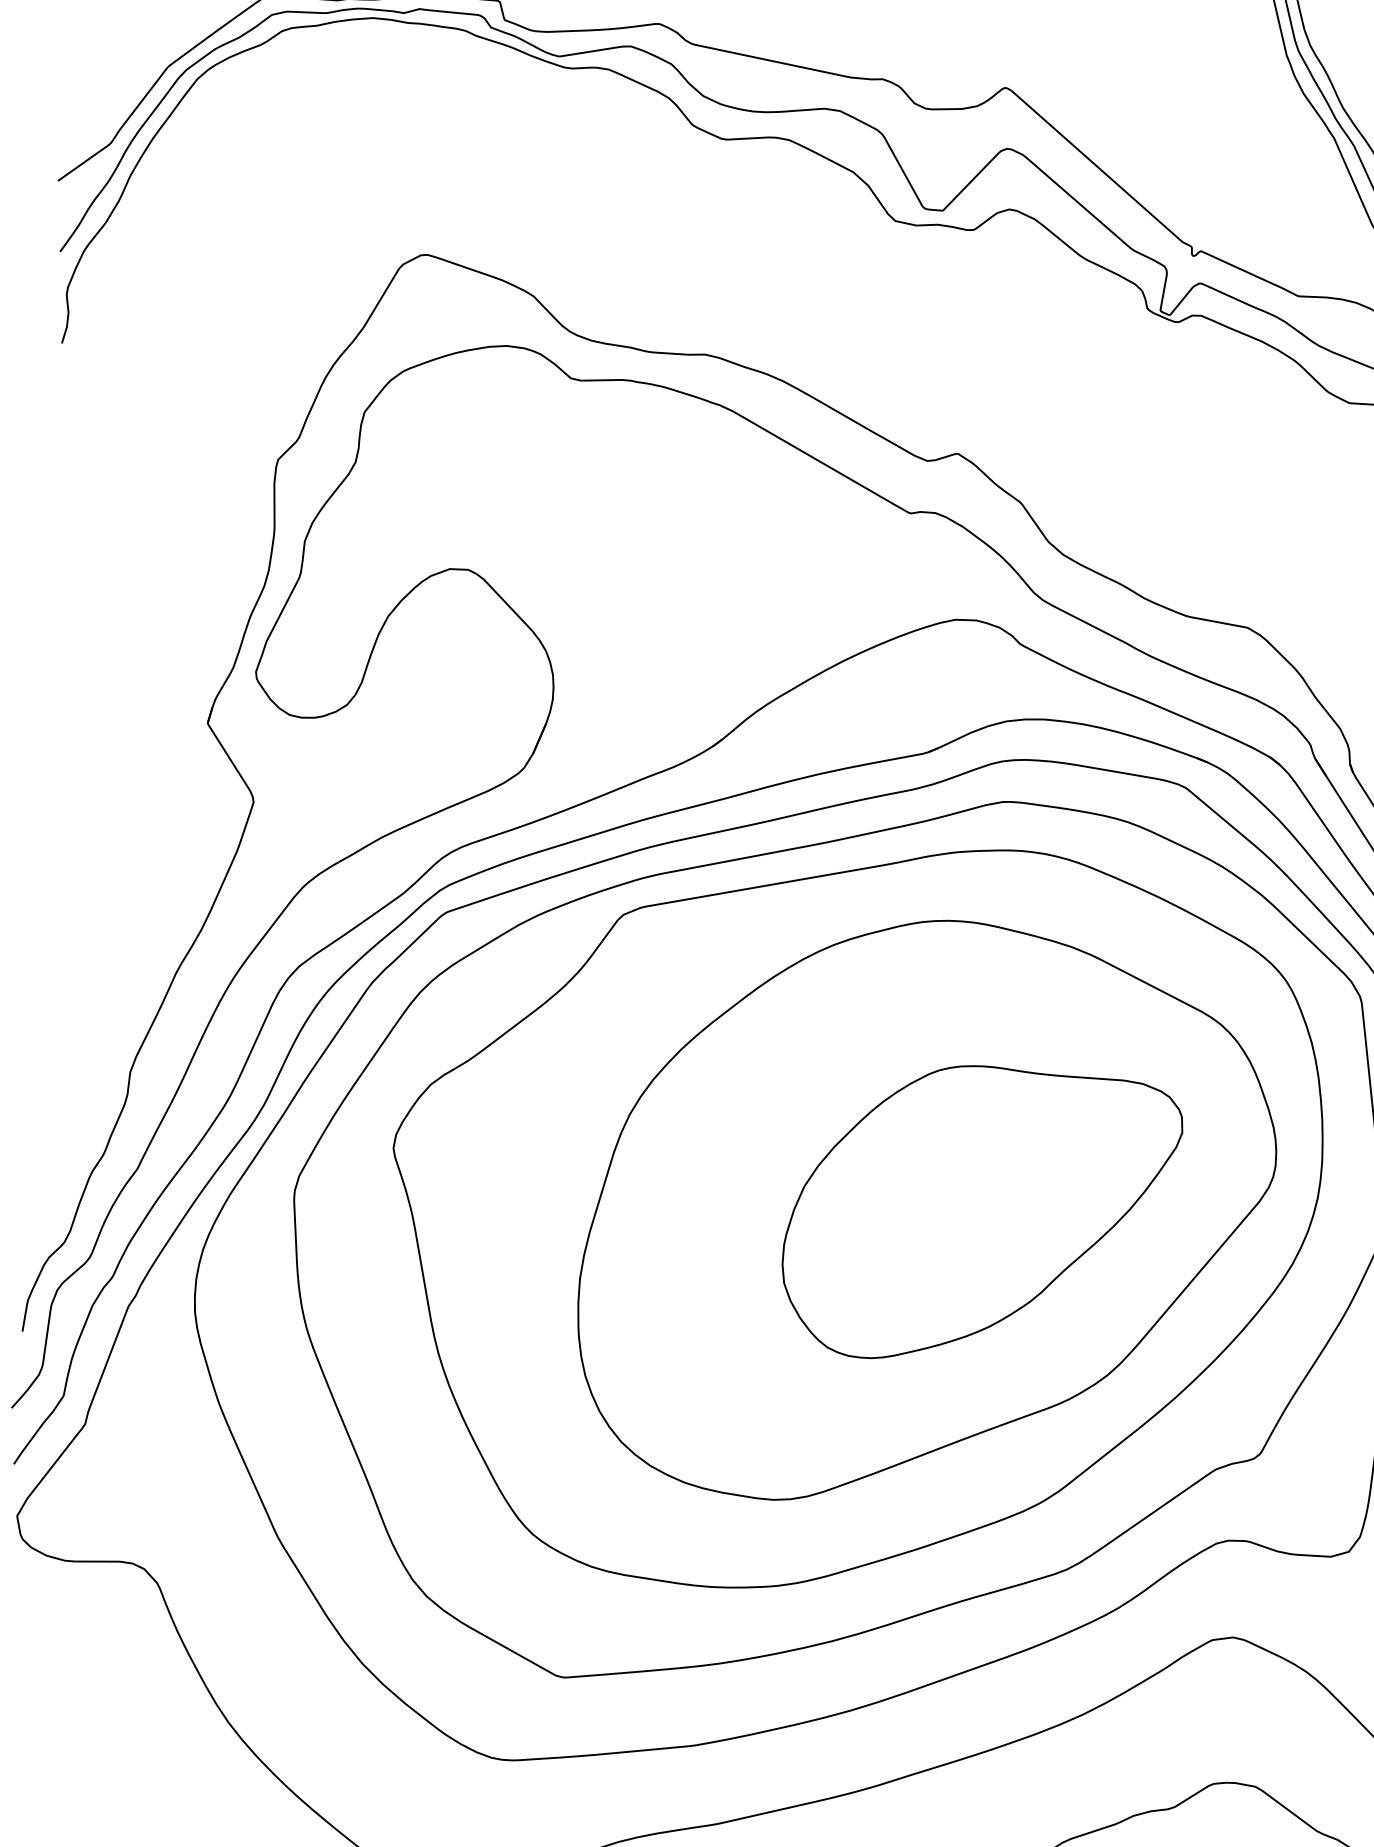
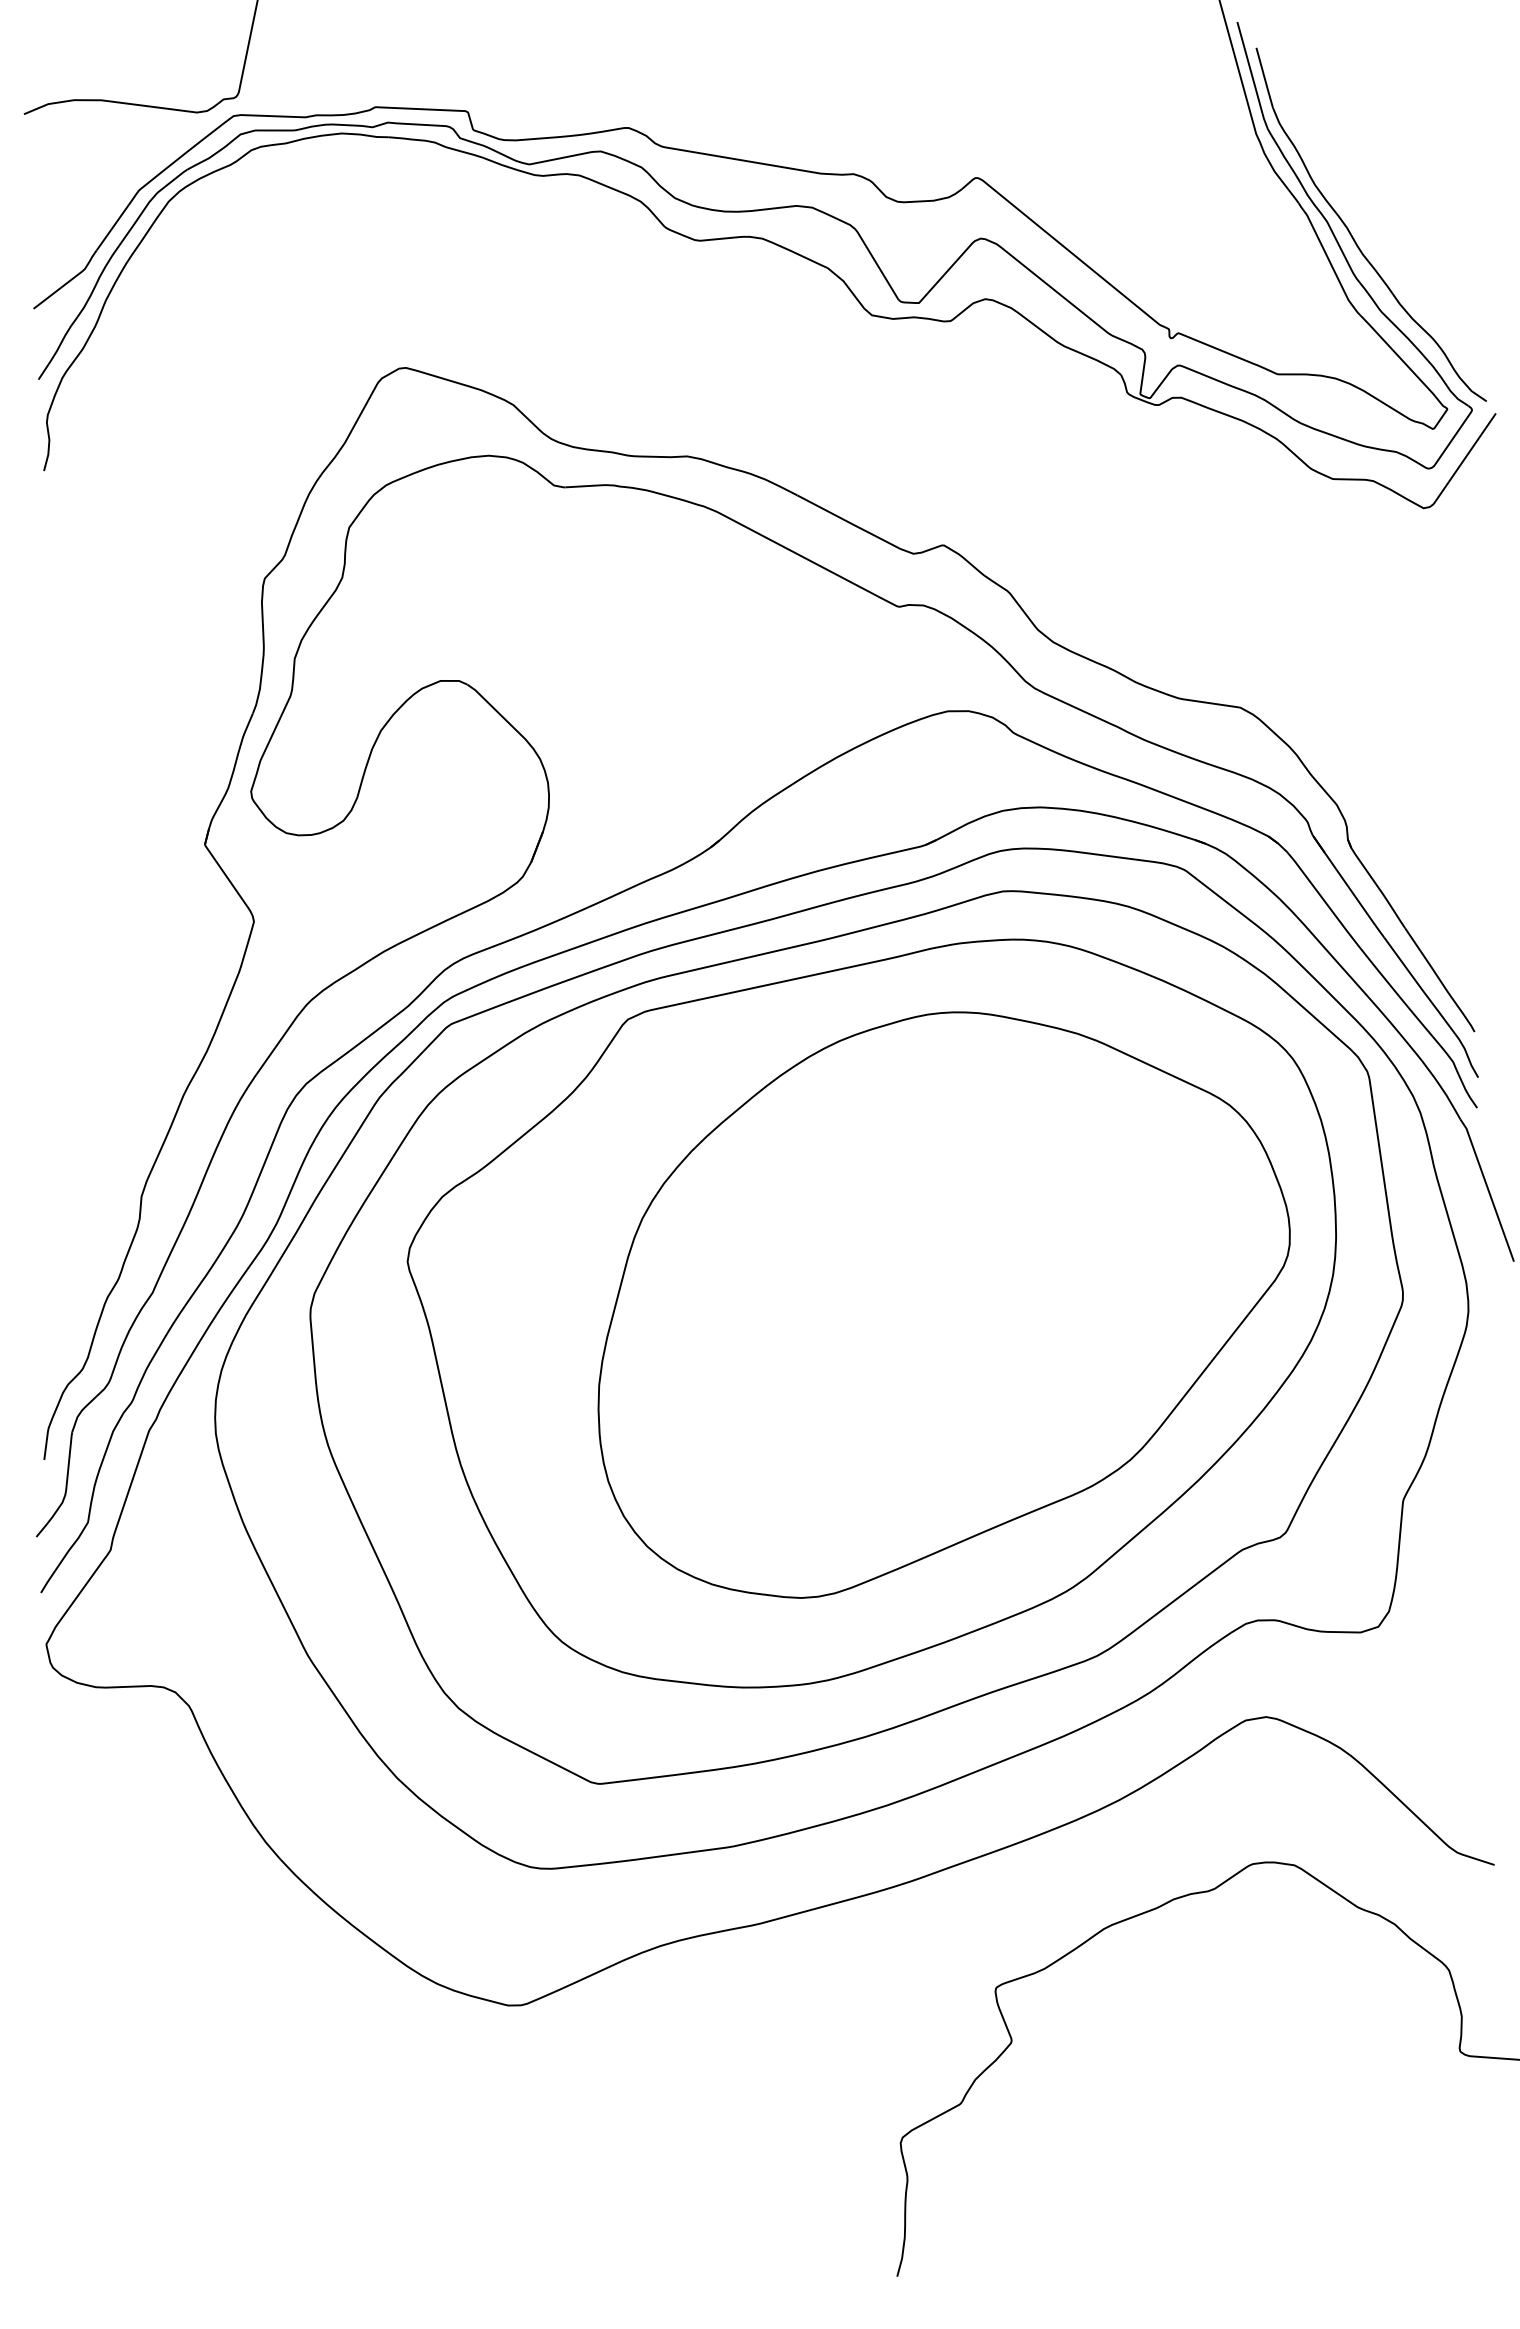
part: (982, 1214) -> (998, 1304), removed

